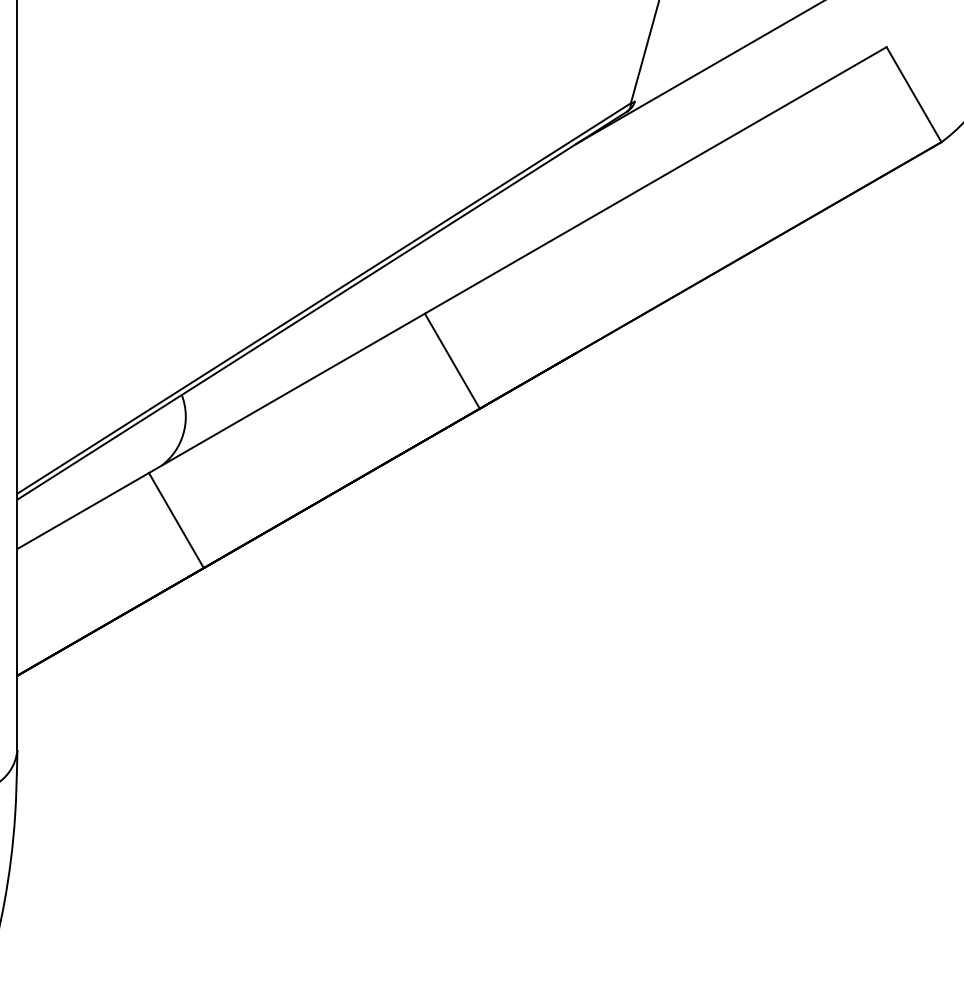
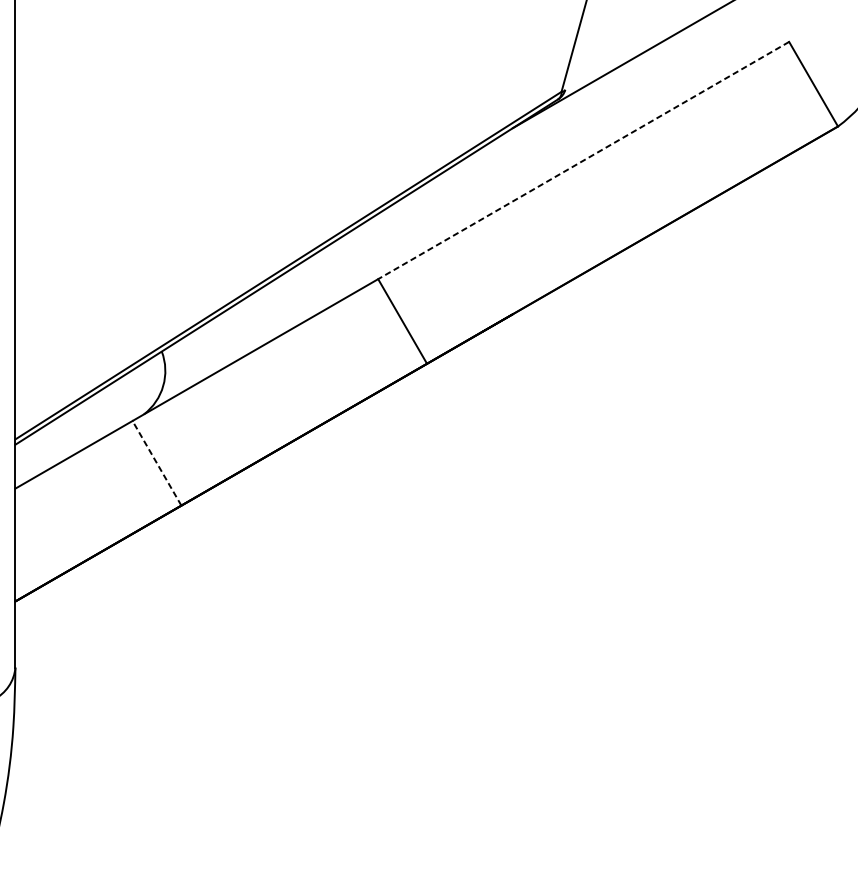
line: (655, 180) -> (583, 160), solid -> dashed
line: (176, 520) -> (157, 463), solid -> dashed

